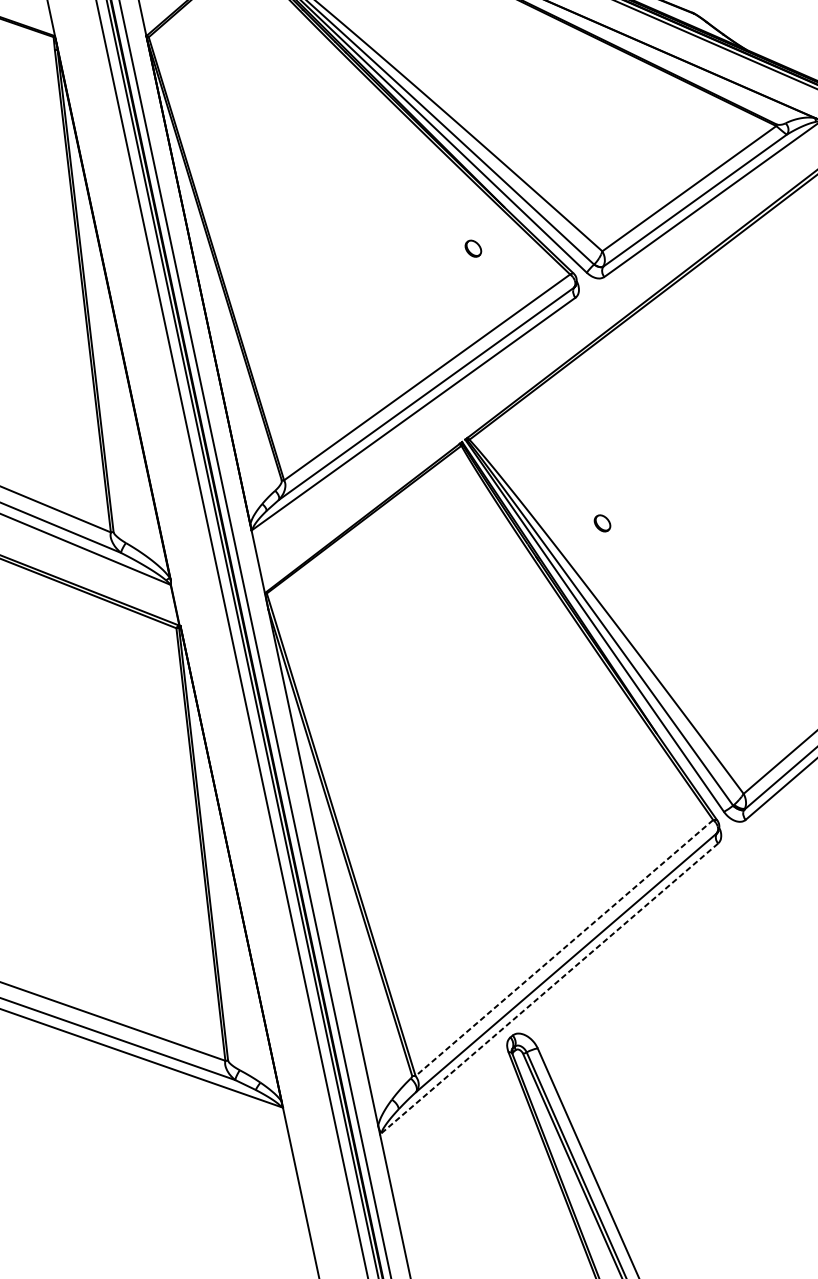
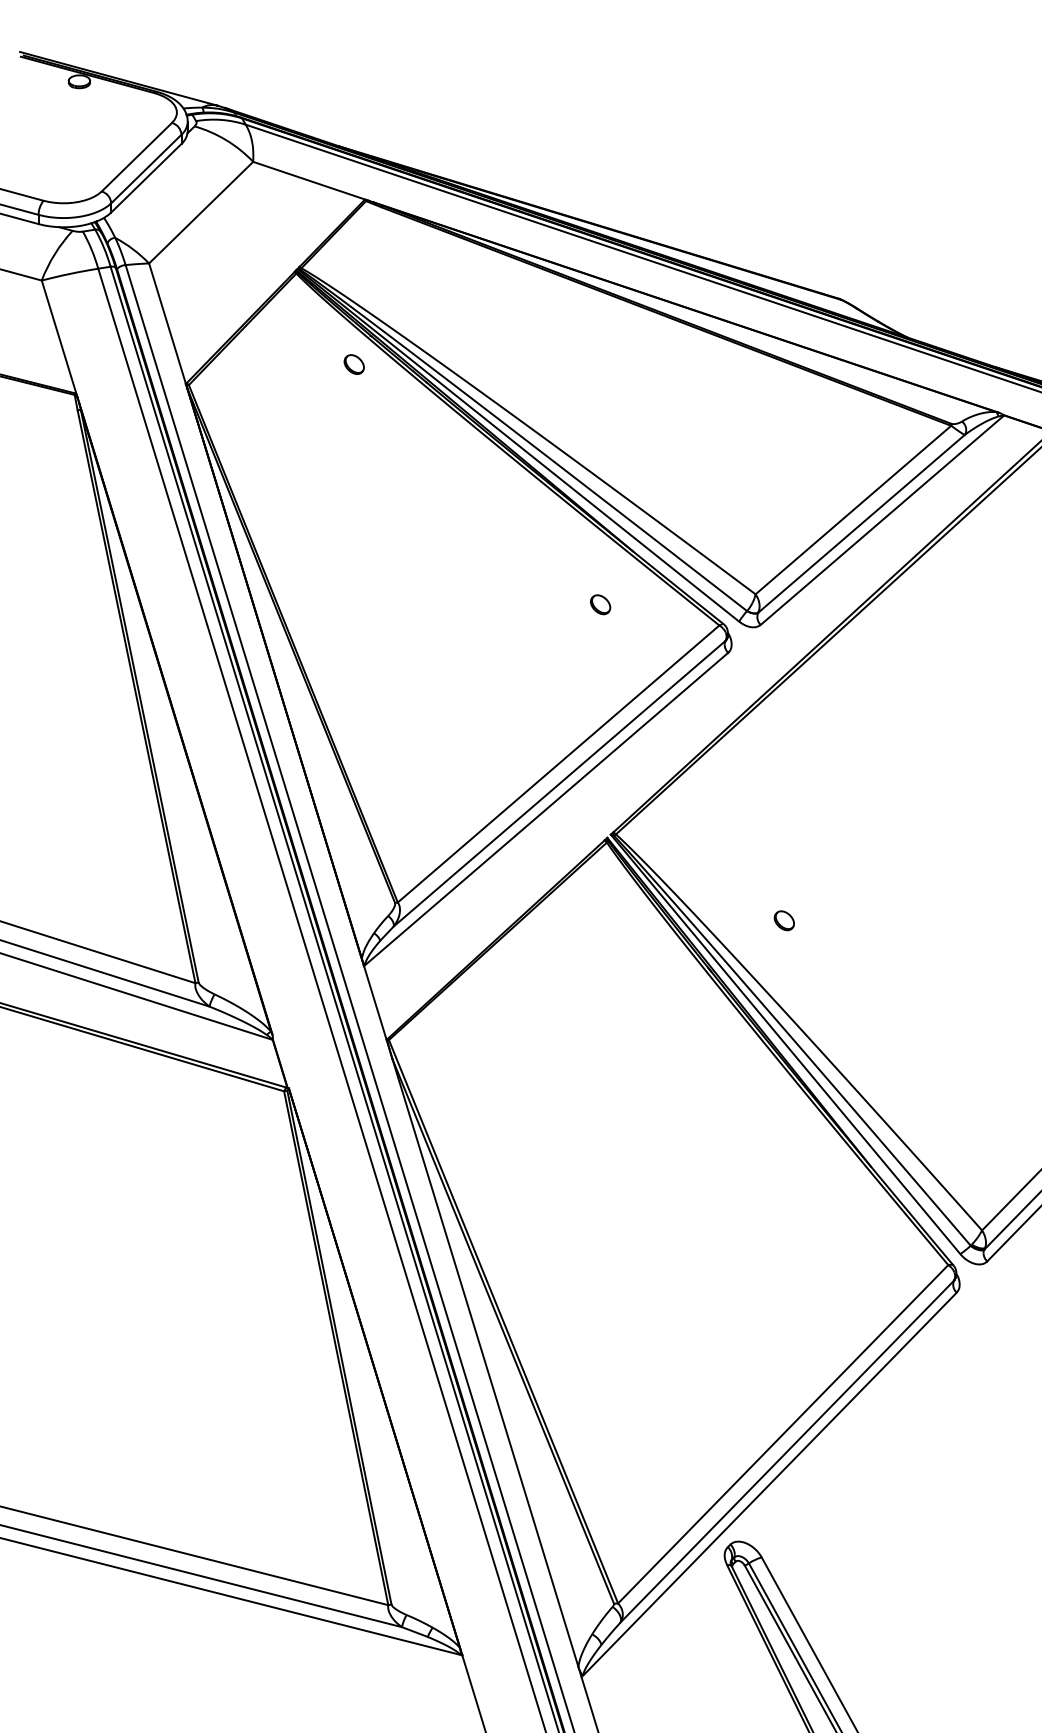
part: (286, 32) -> (353, 364), added
line: (563, 948) -> (782, 1434), dashed -> solid
line: (549, 988) -> (769, 1484), dashed -> solid

